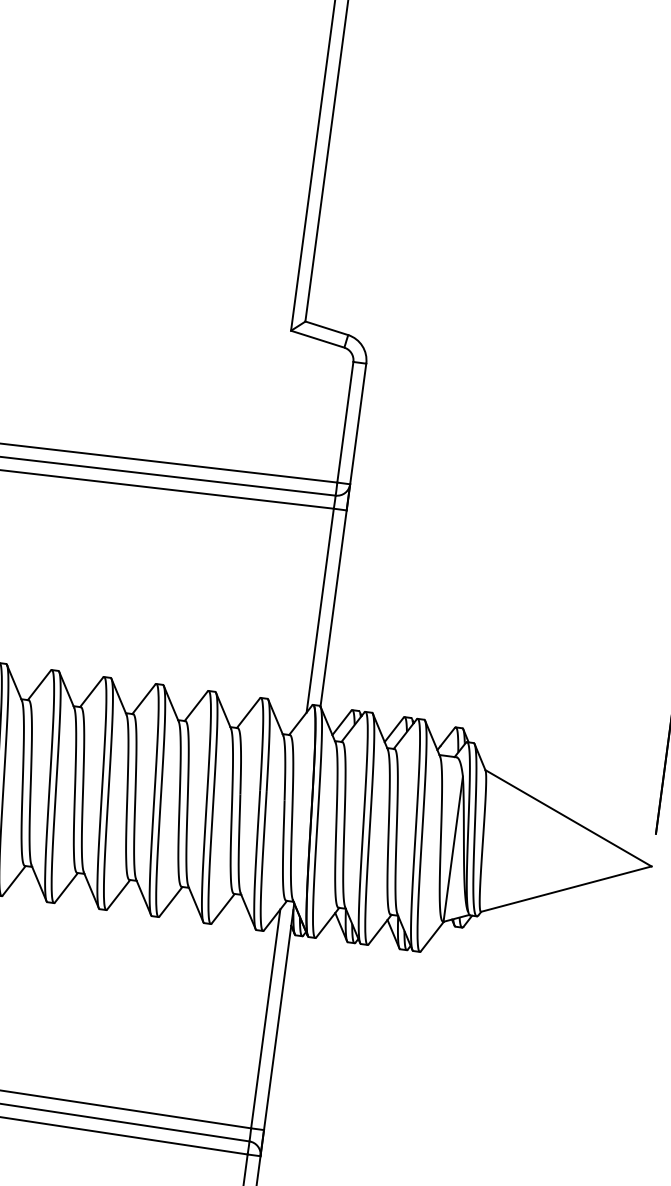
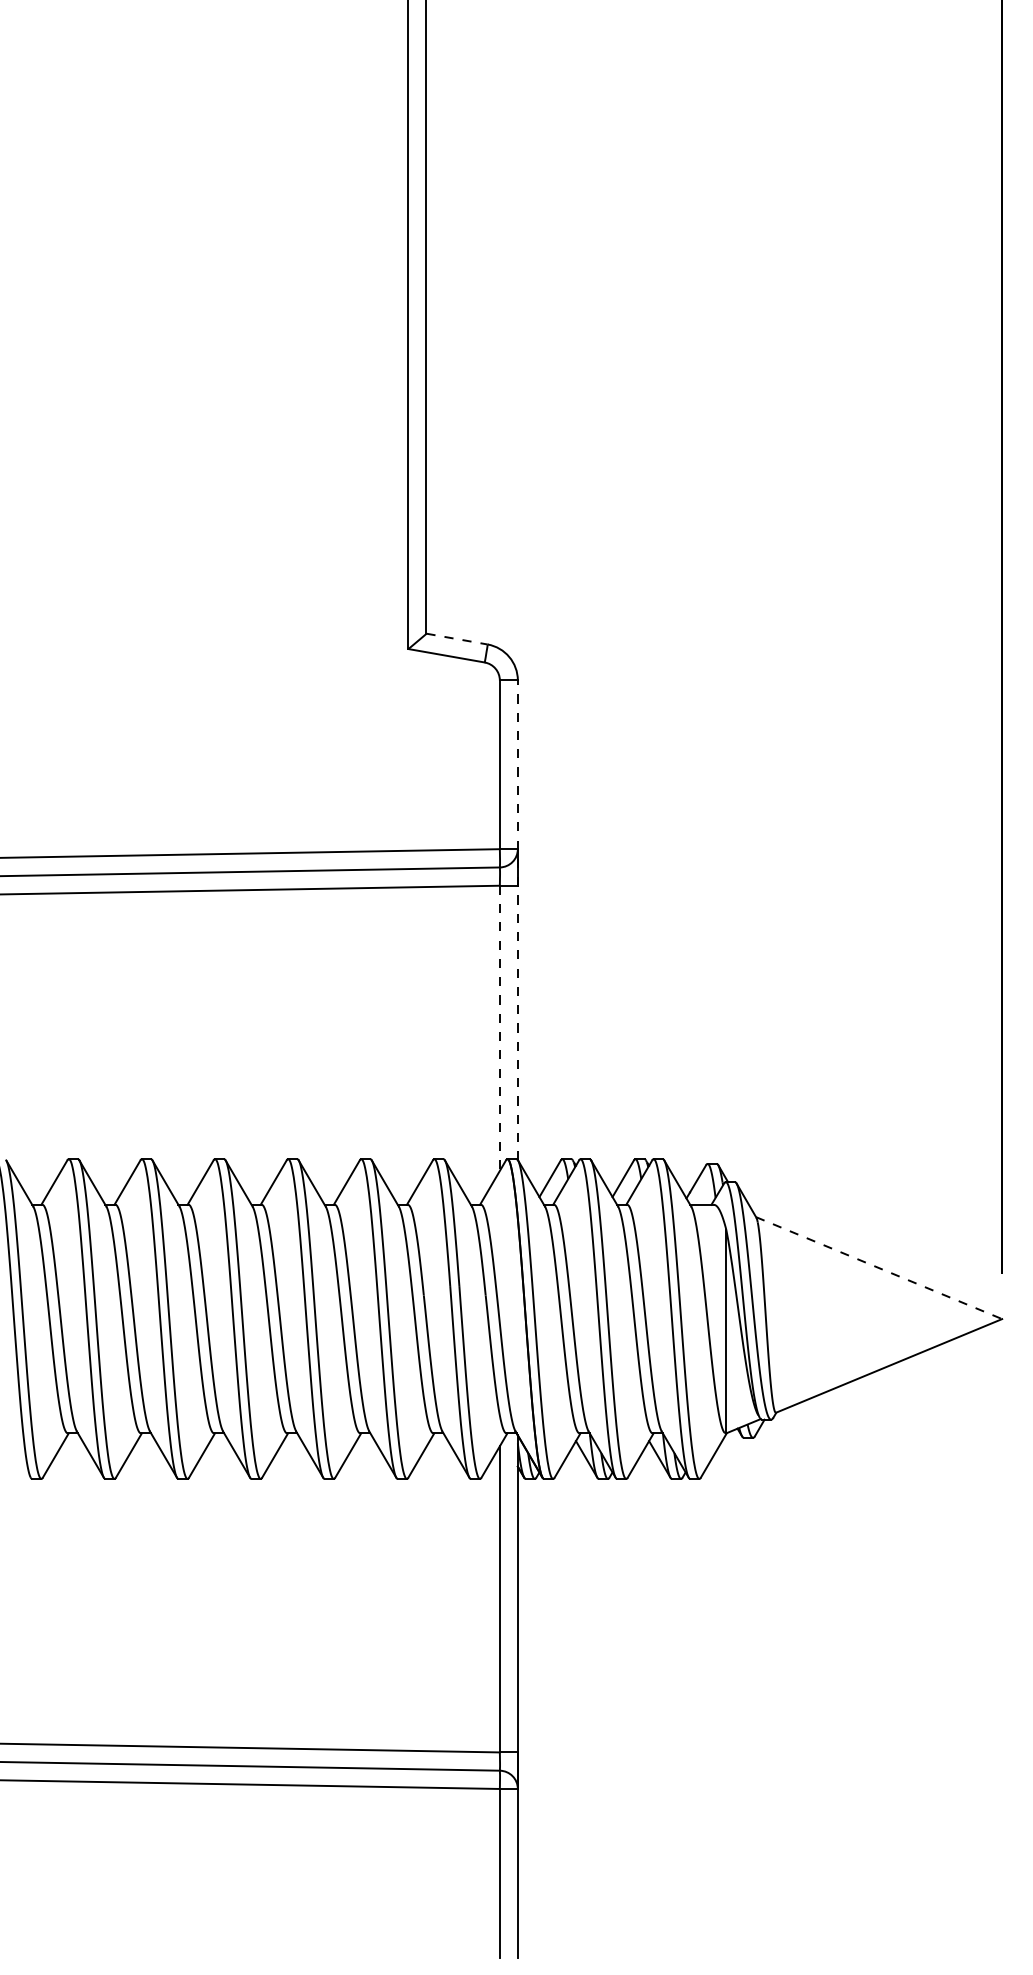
line: (327, 328) -> (457, 639), solid -> dashed
line: (343, 535) -> (517, 920), solid -> dashed
line: (319, 610) -> (499, 1028), solid -> dashed
line: (568, 818) -> (879, 1268), solid -> dashed

